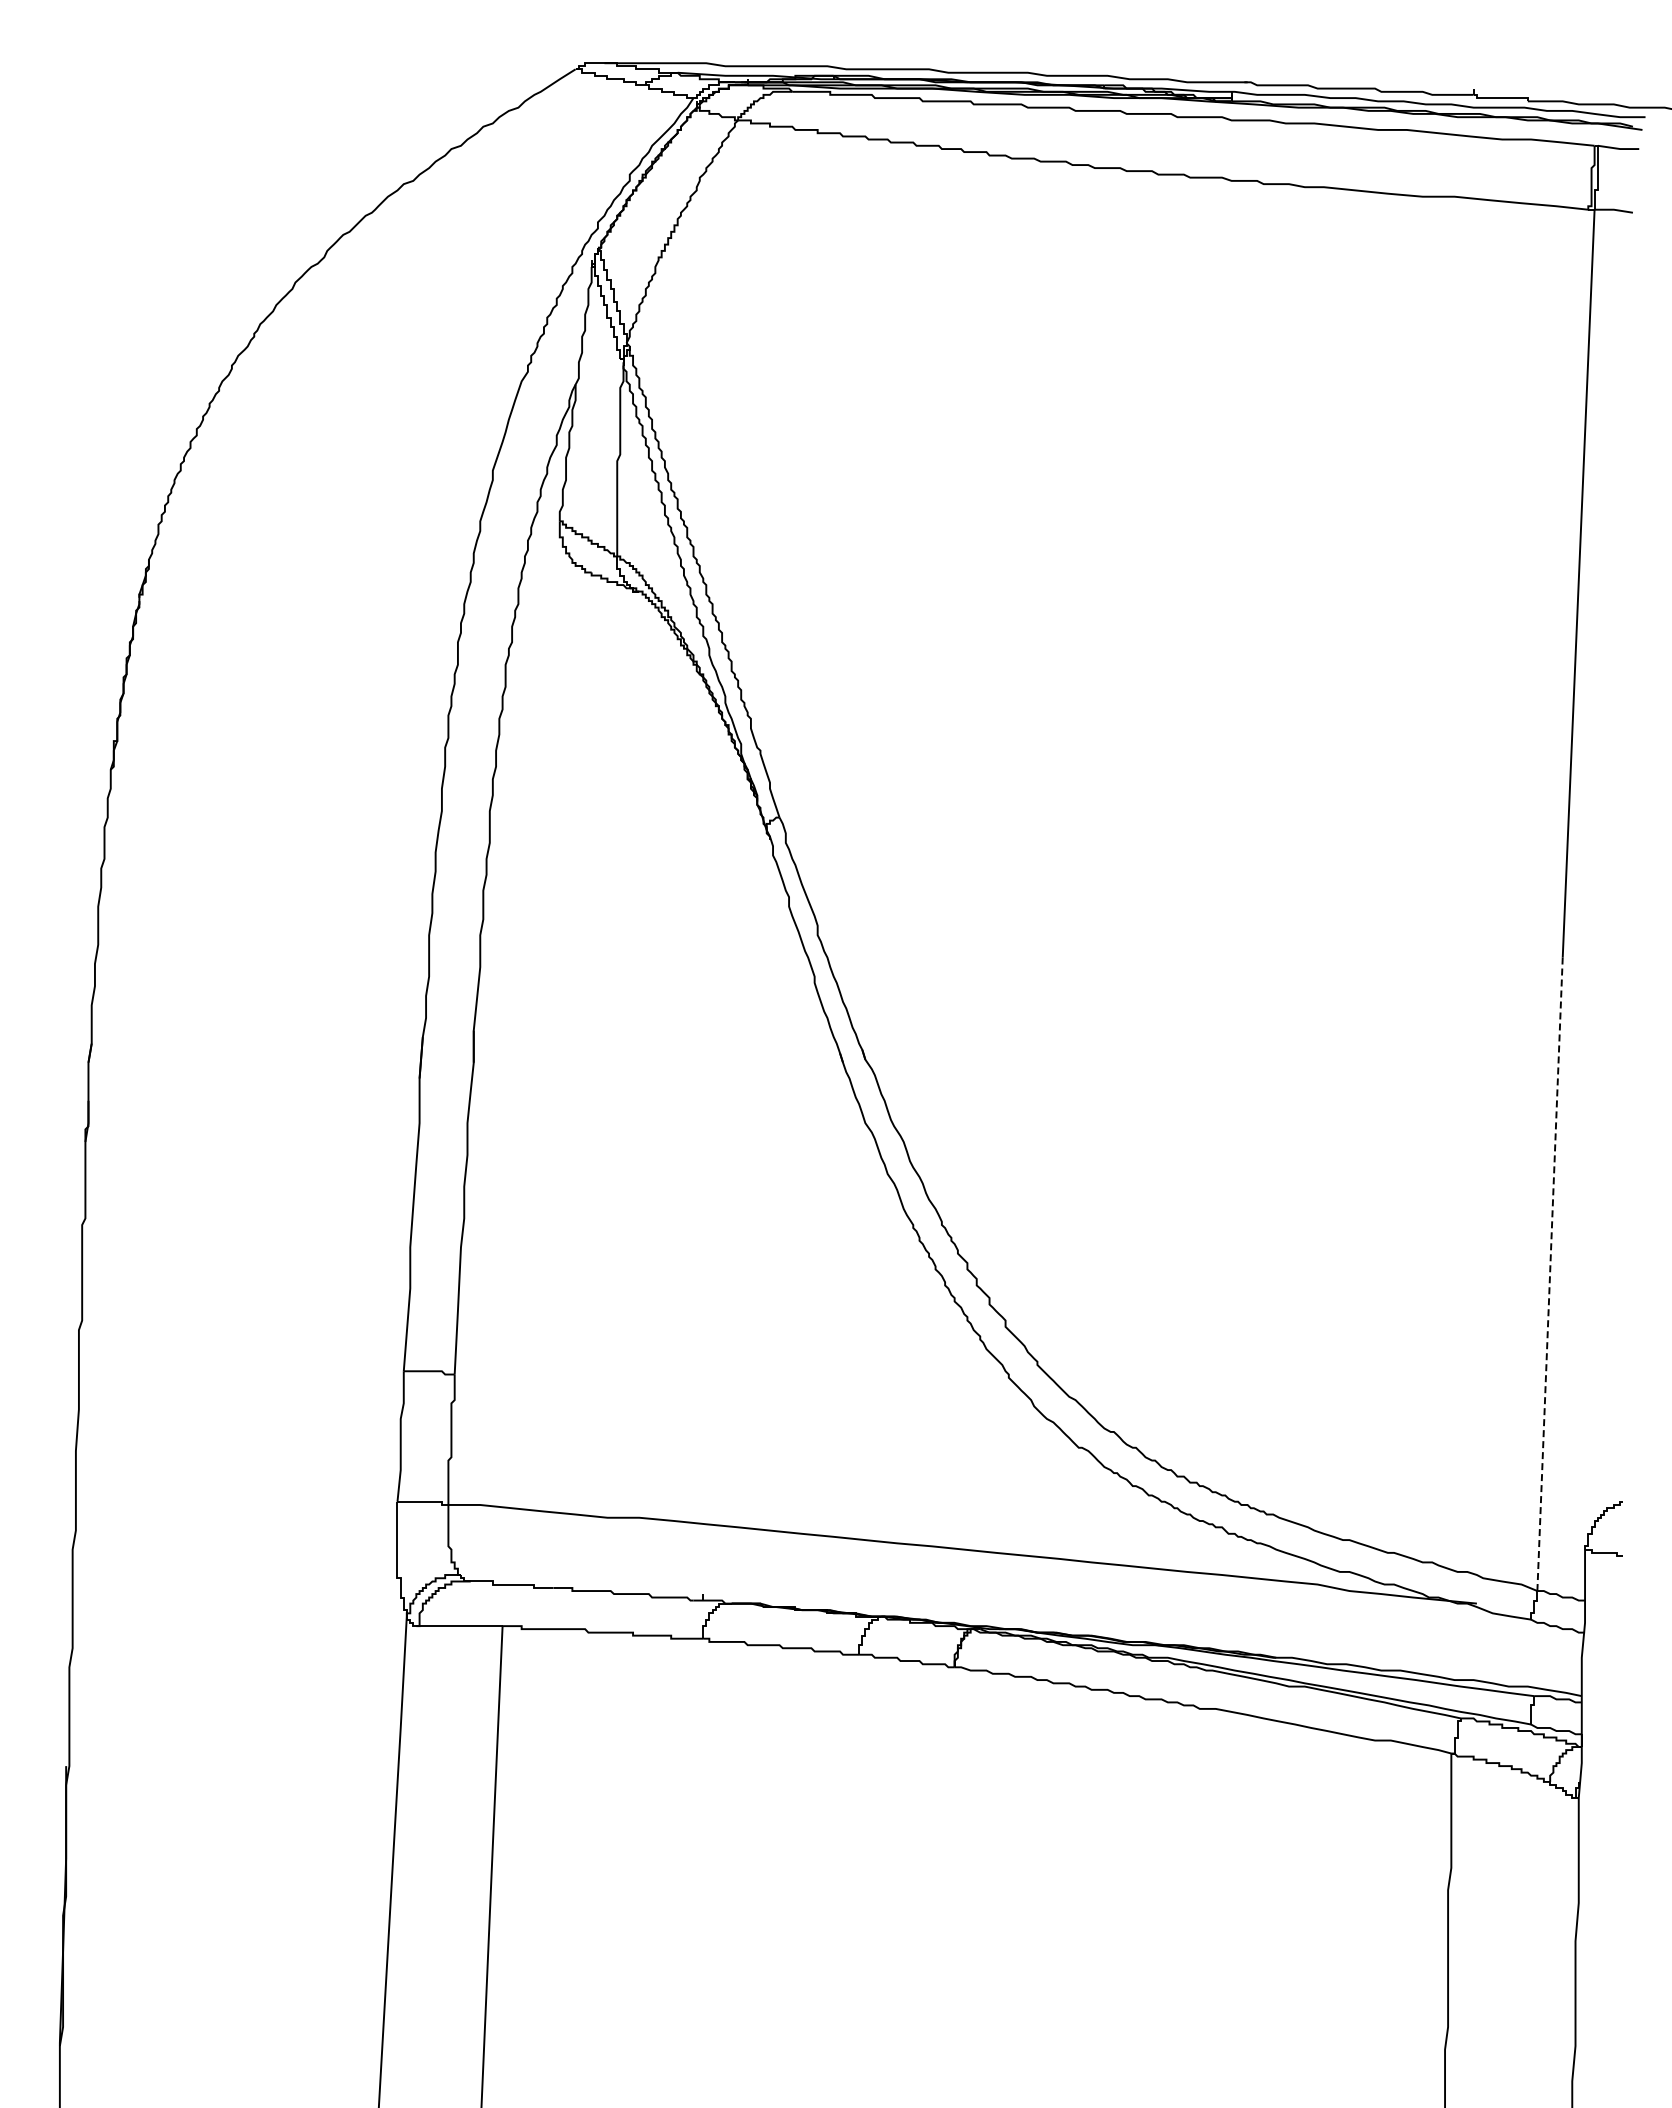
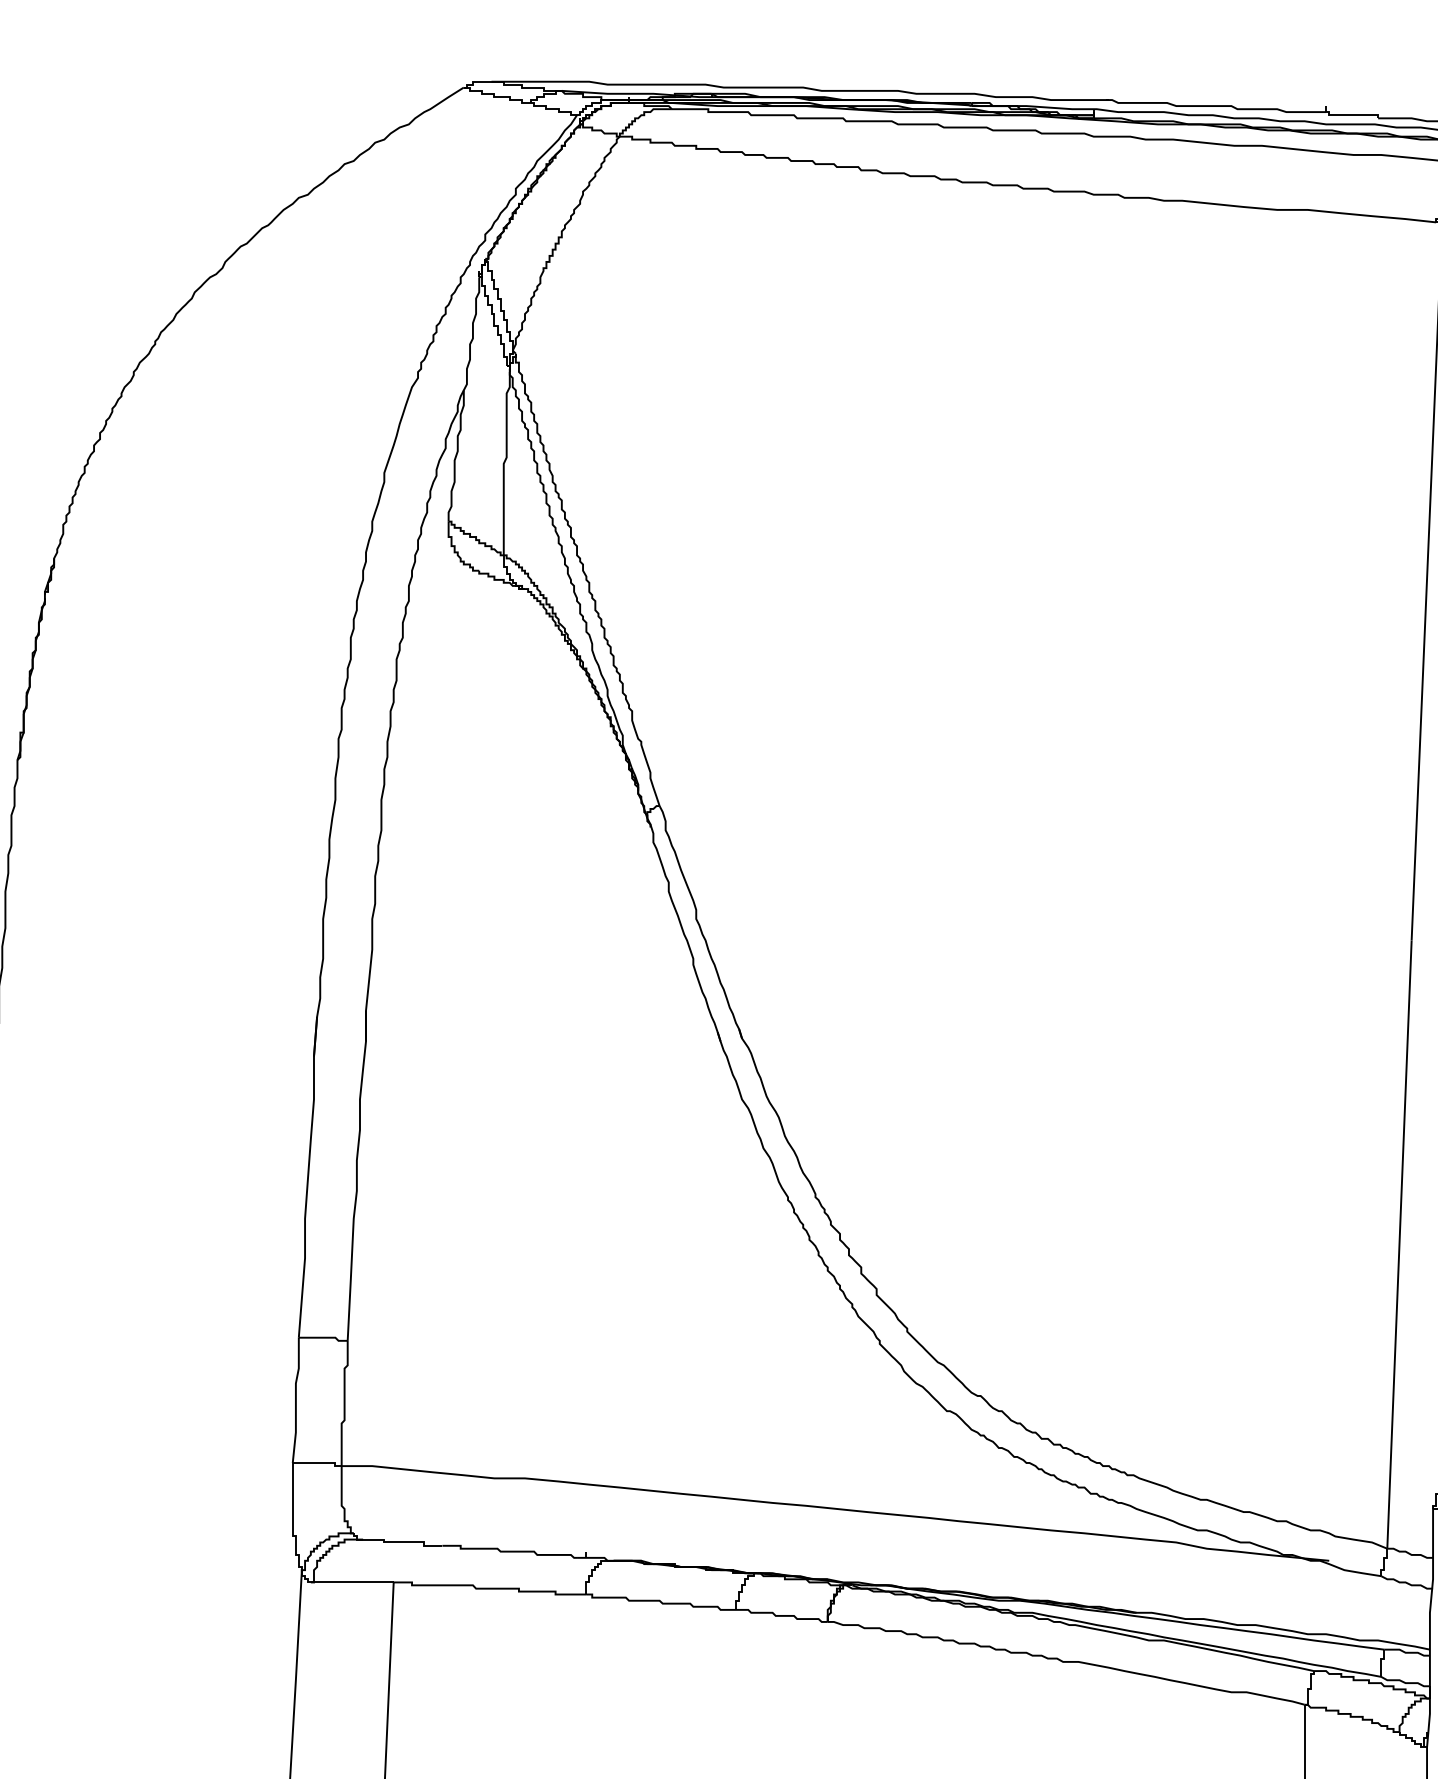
line: (1550, 1274) -> (1399, 1244), dashed -> solid

